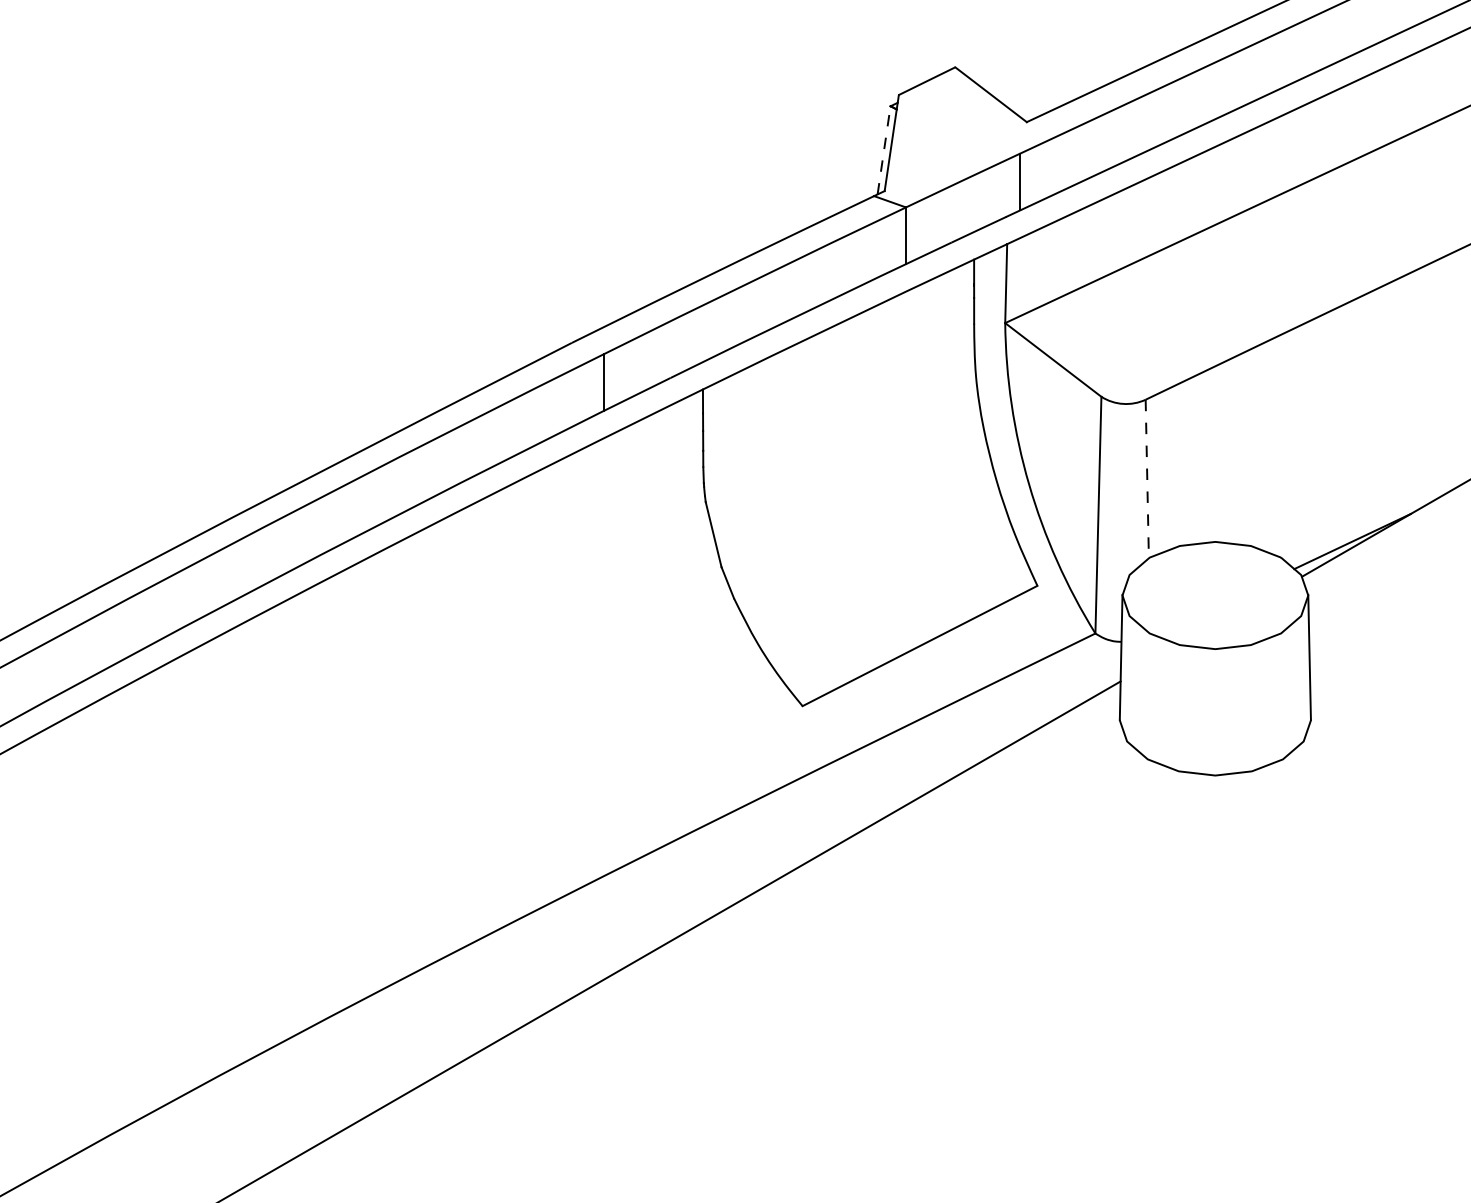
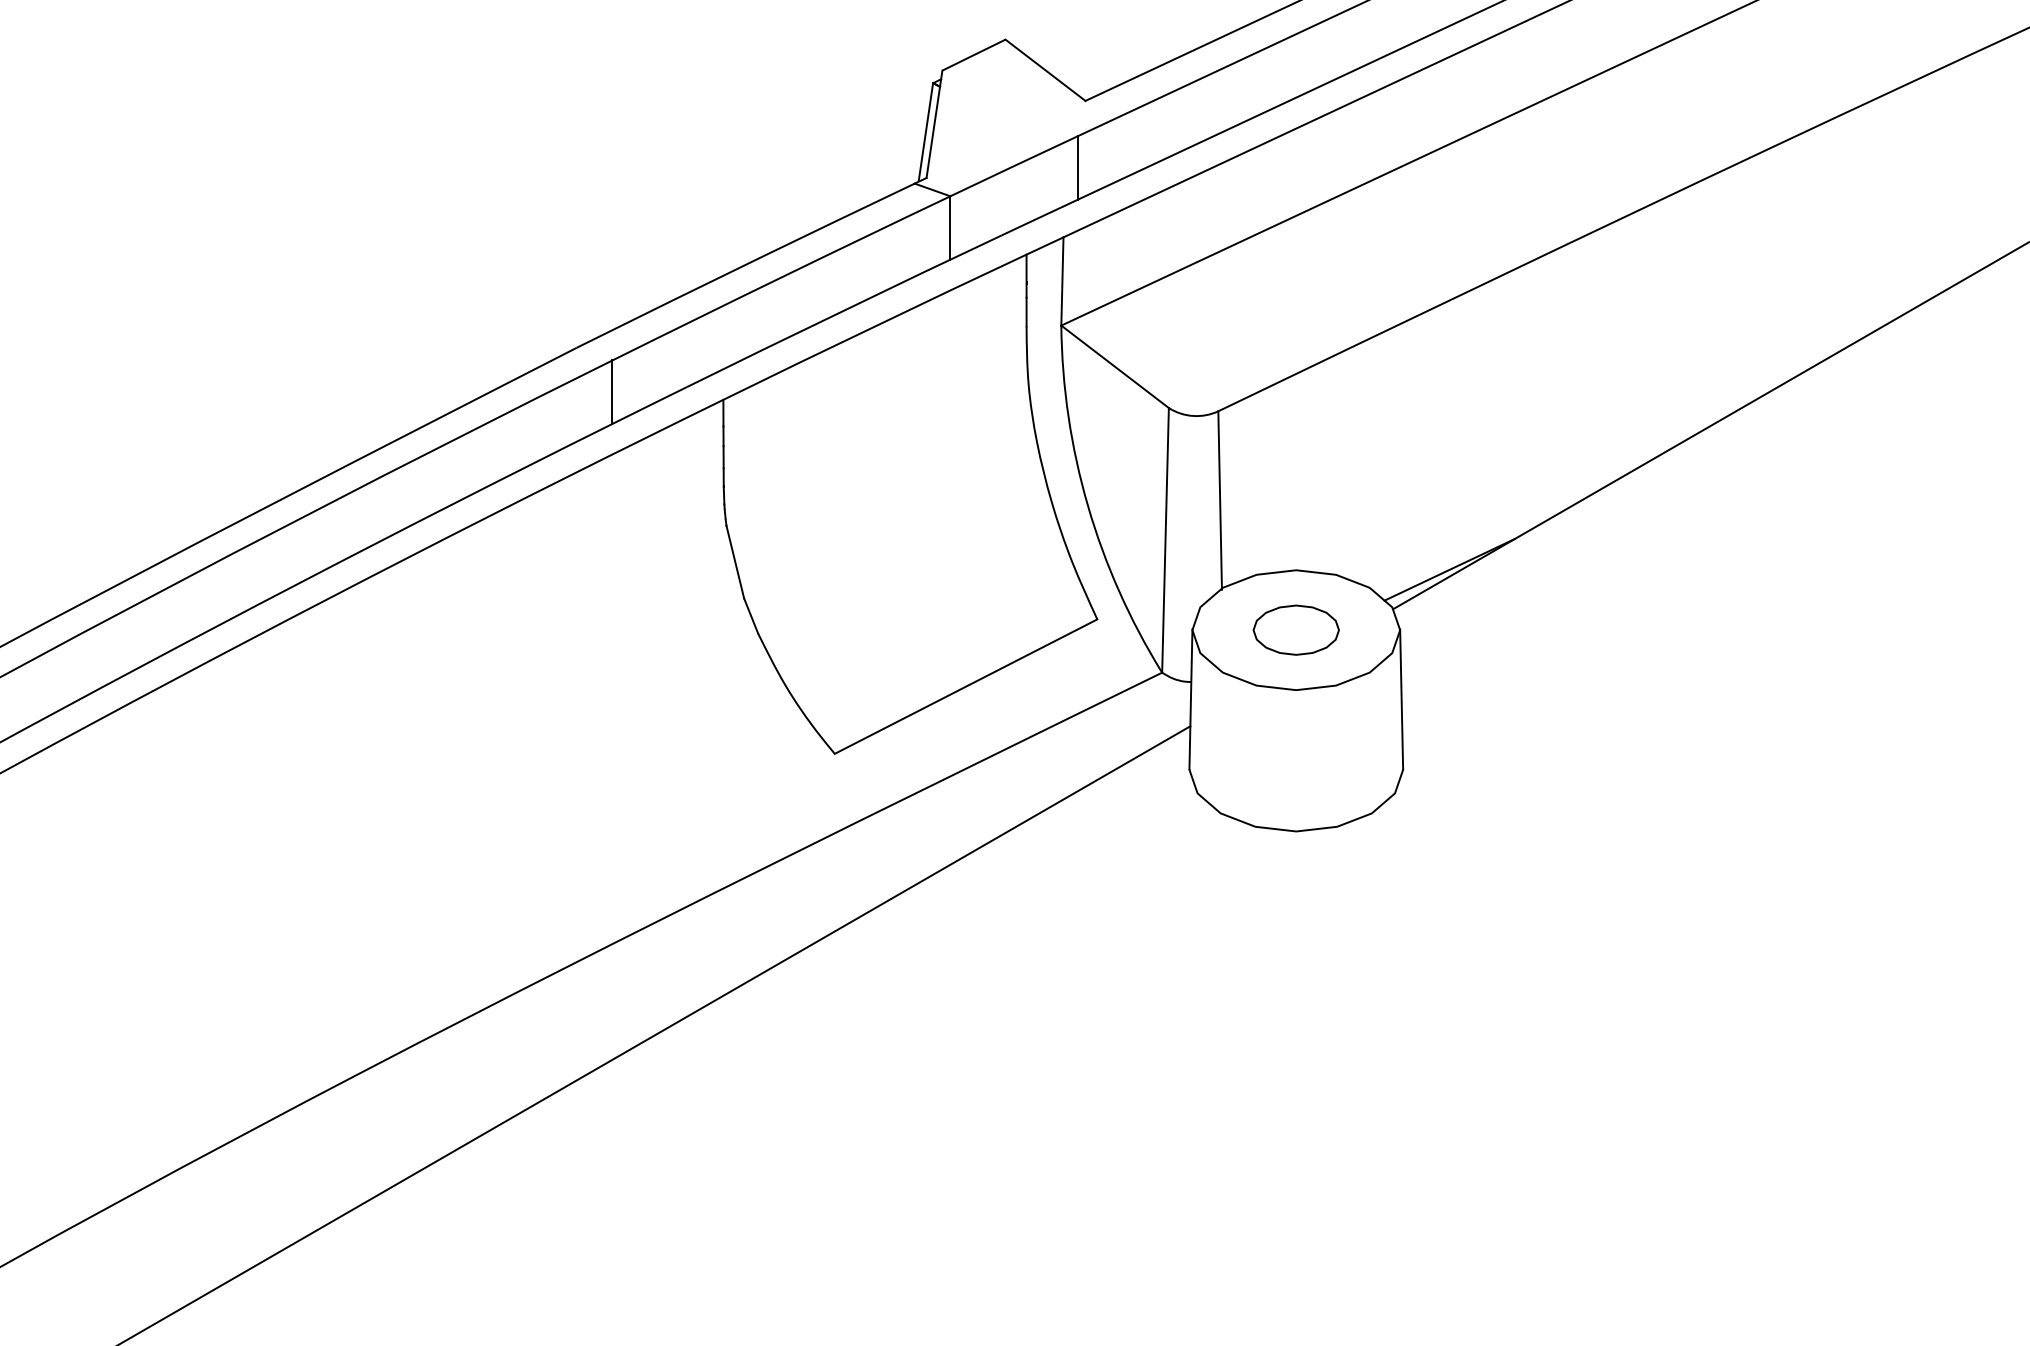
line: (883, 151) -> (925, 133), dashed -> solid
line: (1147, 480) -> (1220, 501), dashed -> solid
part: (1214, 594) -> (1295, 629), added

